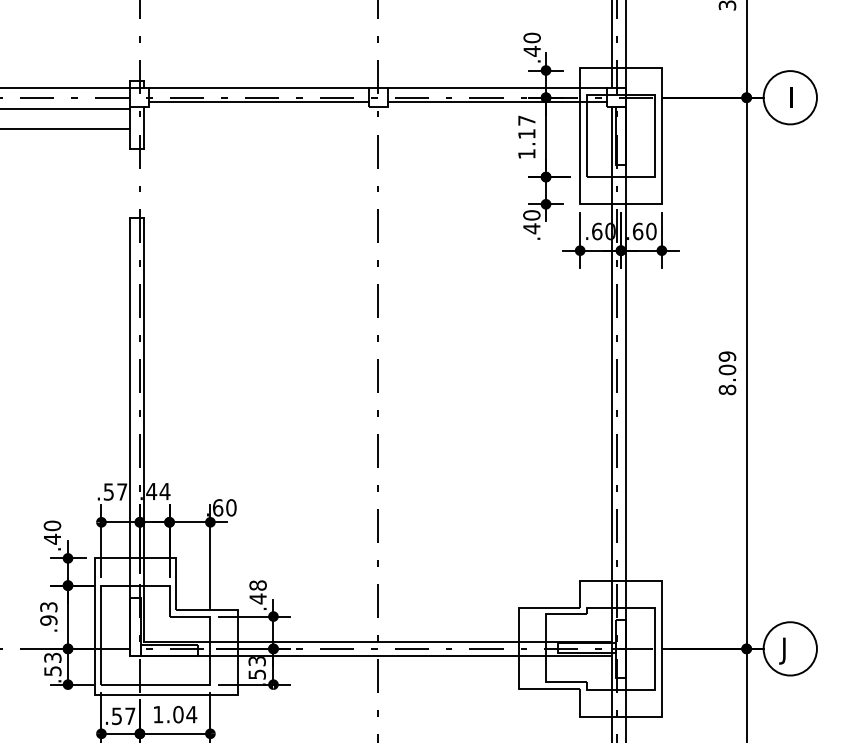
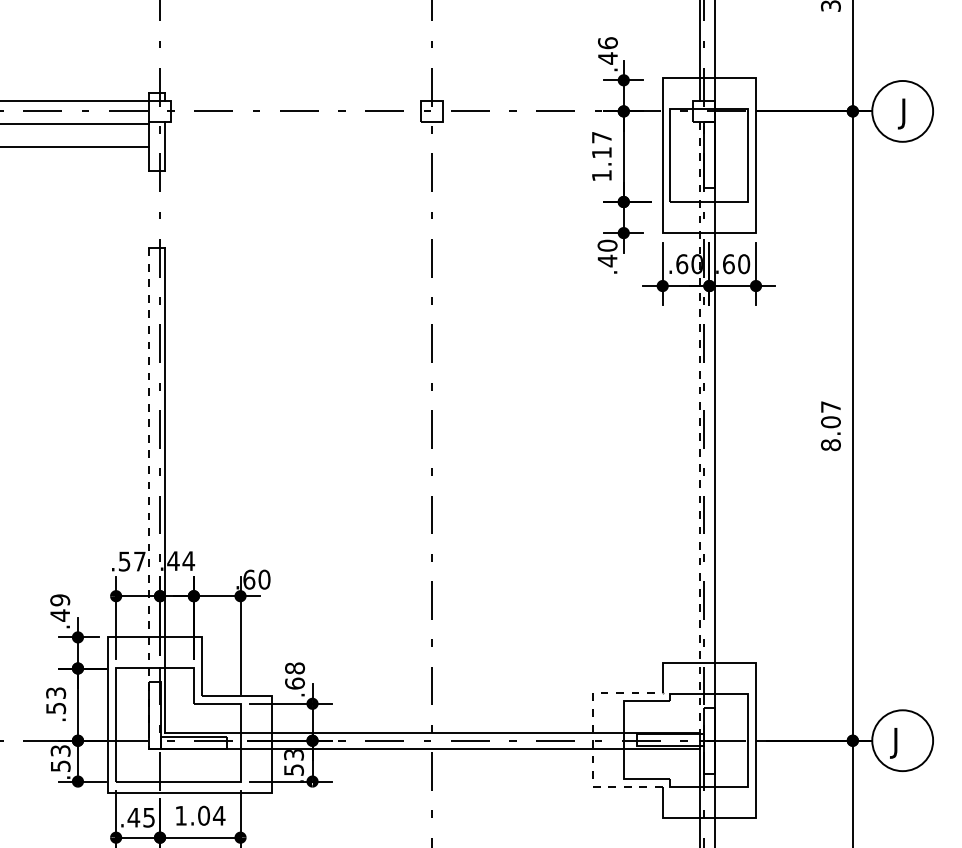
text: (531, 38) -> (607, 43), .40 -> .46
line: (258, 88) -> (295, 100), removed
line: (497, 88) -> (568, 100), removed
text: (789, 99) -> (901, 113), I -> J
line: (258, 102) -> (295, 116), removed
line: (497, 102) -> (568, 116), removed
text: (727, 357) -> (830, 407), 8.09 -> 8.07
line: (612, 375) -> (699, 428), solid -> dashed
line: (130, 436) -> (149, 498), solid -> dashed
text: (52, 526) -> (60, 600), .40 -> .49
text: (257, 598) -> (294, 683), .48 -> .68
text: (48, 620) -> (55, 708), .93 -> .53
line: (518, 648) -> (592, 740), solid -> dashed
text: (122, 716) -> (140, 817), .57 -> .45

